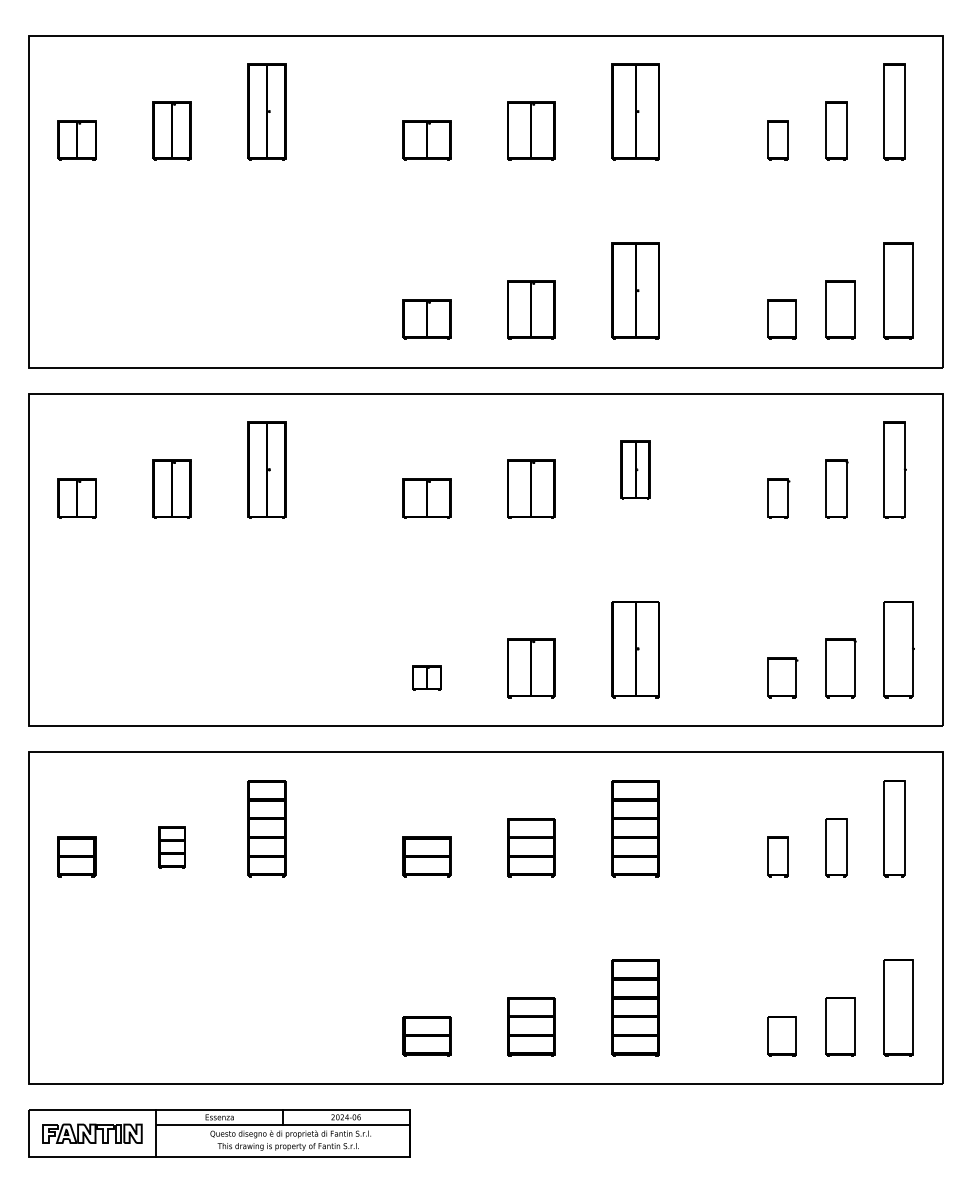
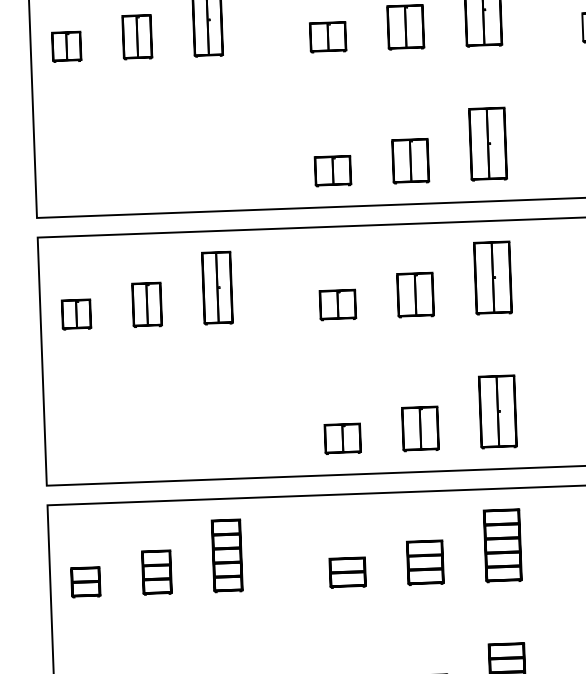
part: (635, 469) -> (492, 277), size x1.67
part: (426, 677) -> (342, 438), size x1.67
part: (171, 847) -> (156, 572), size x1.43

